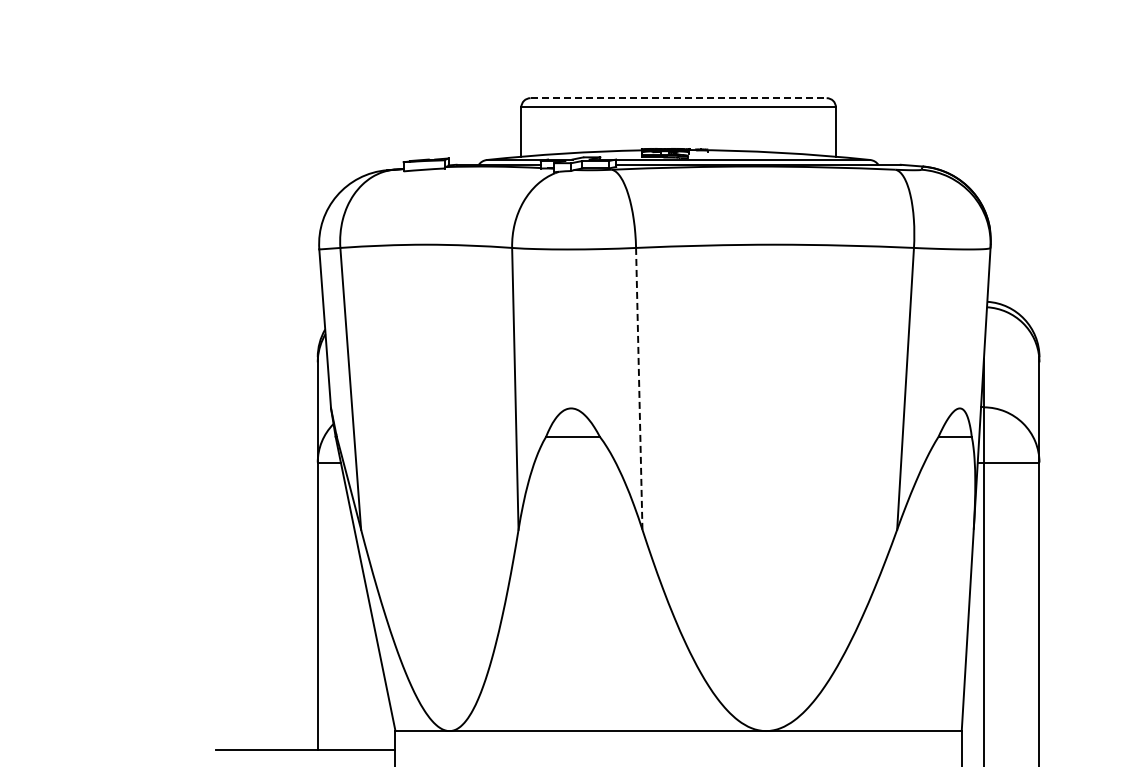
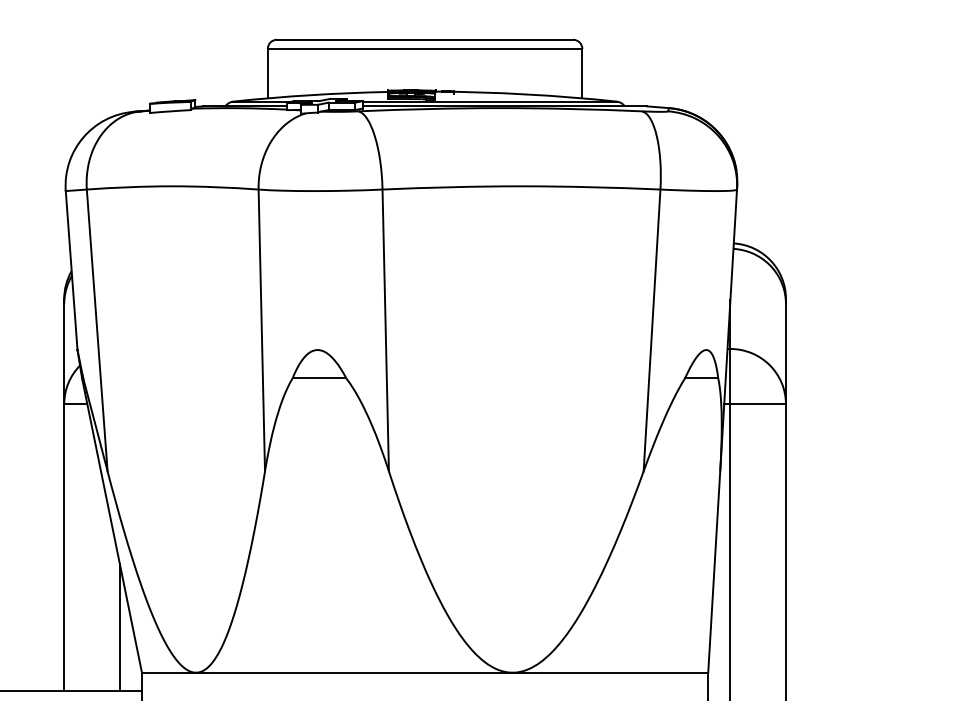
line: (679, 98) -> (425, 40), dashed -> solid
line: (639, 388) -> (385, 330), dashed -> solid
line: (373, 685) -> (119, 627), added

